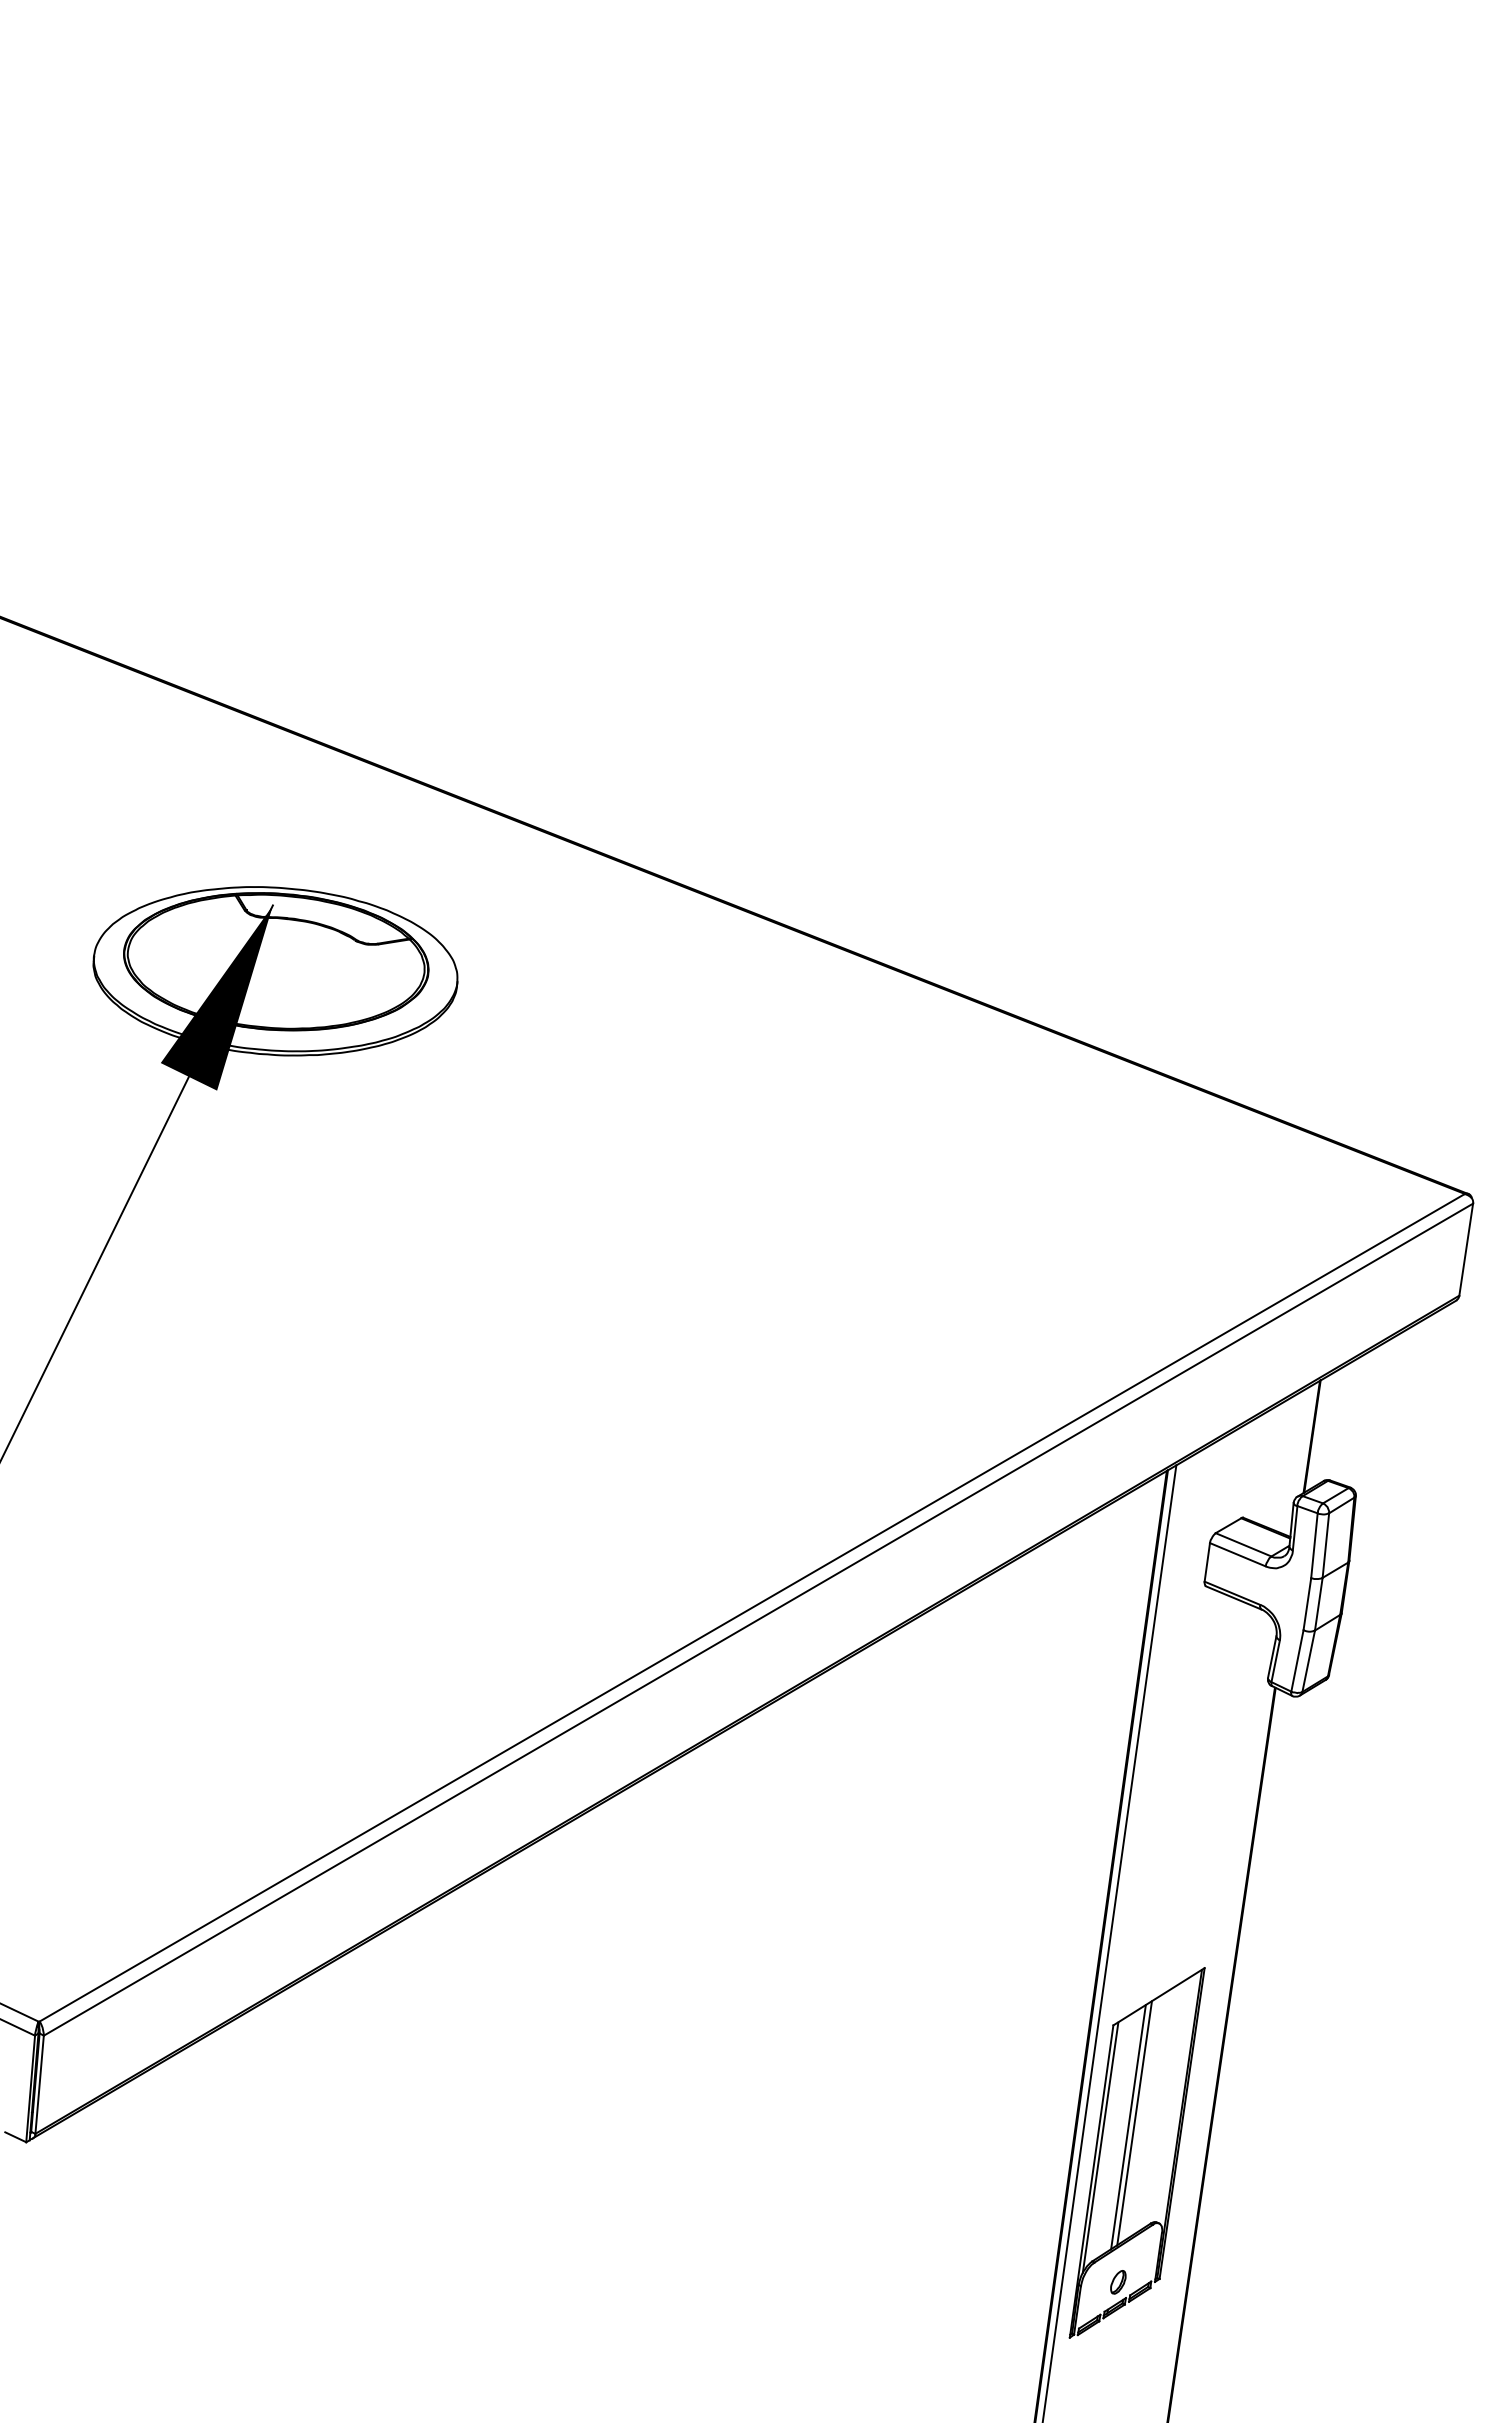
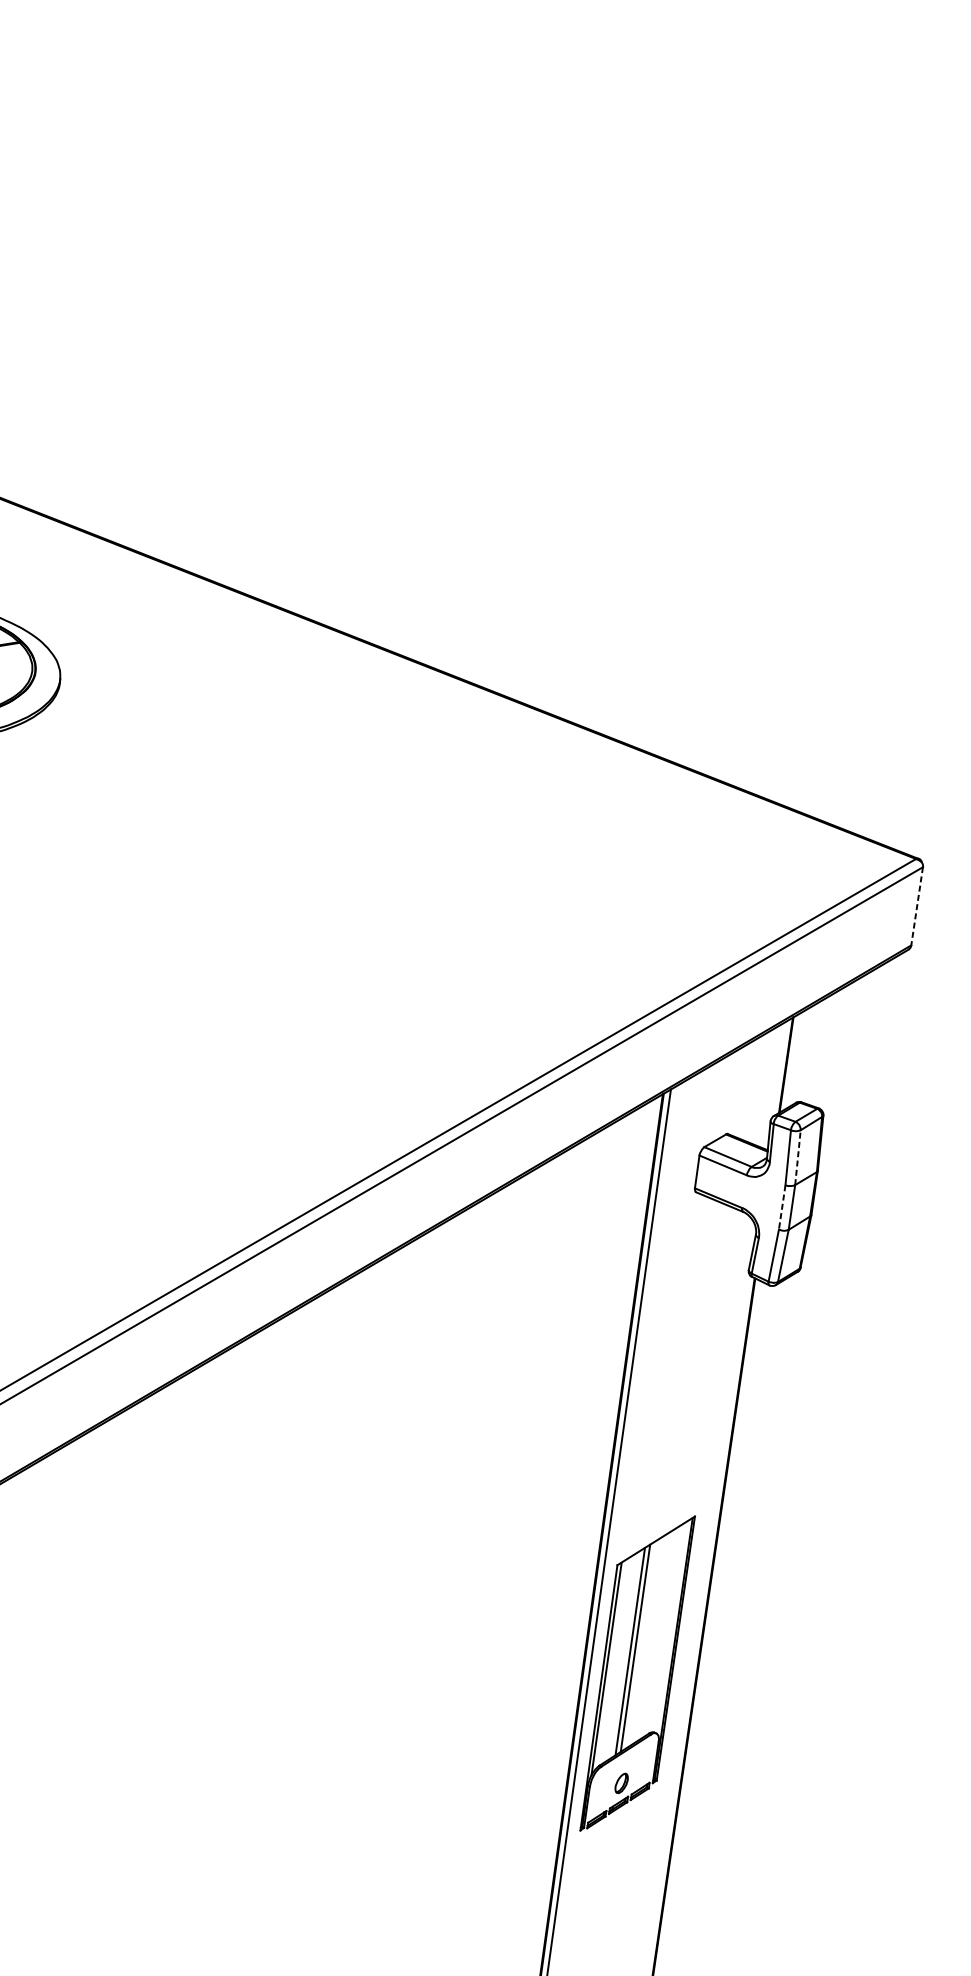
line: (1466, 1249) -> (917, 906), solid -> dashed
line: (1325, 1545) -> (797, 1157), solid -> dashed
line: (1307, 1604) -> (782, 1207), solid -> dashed

